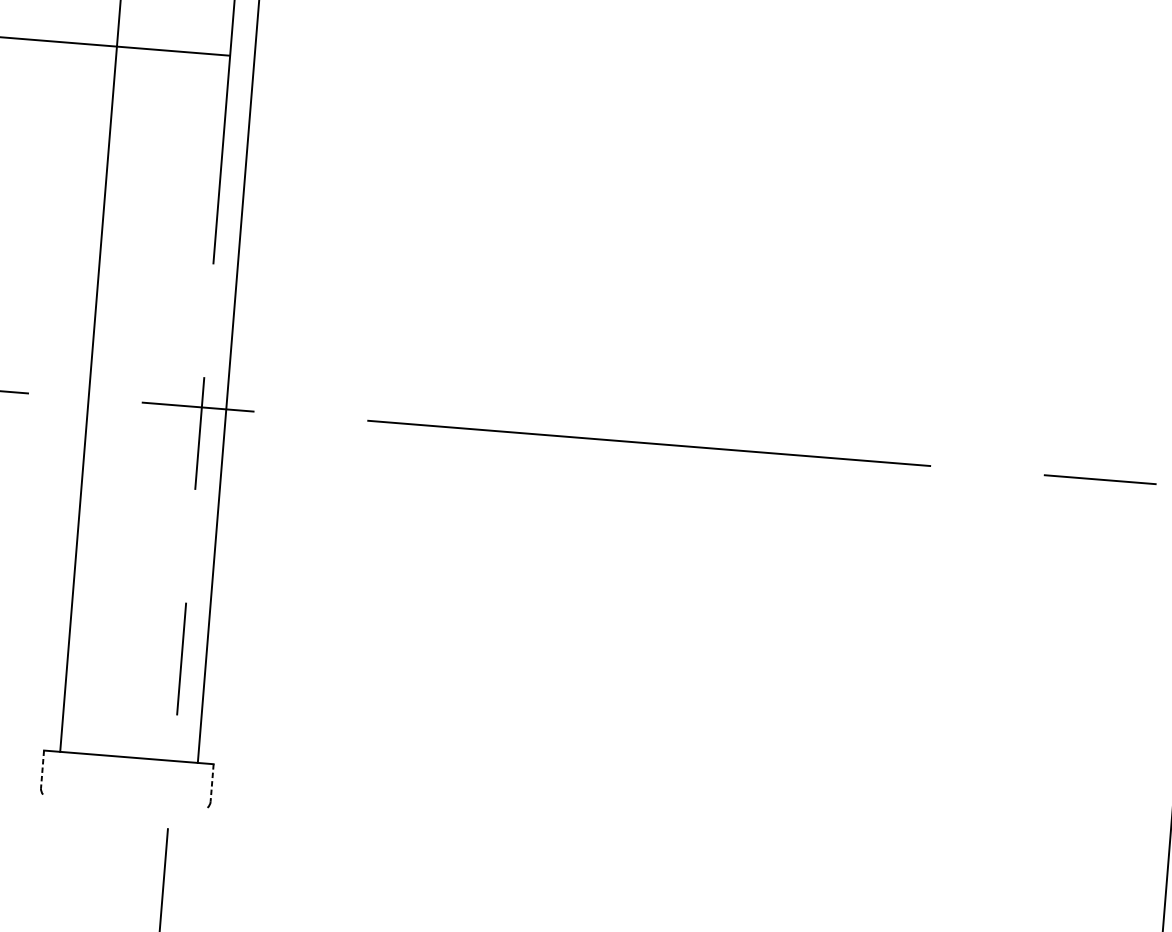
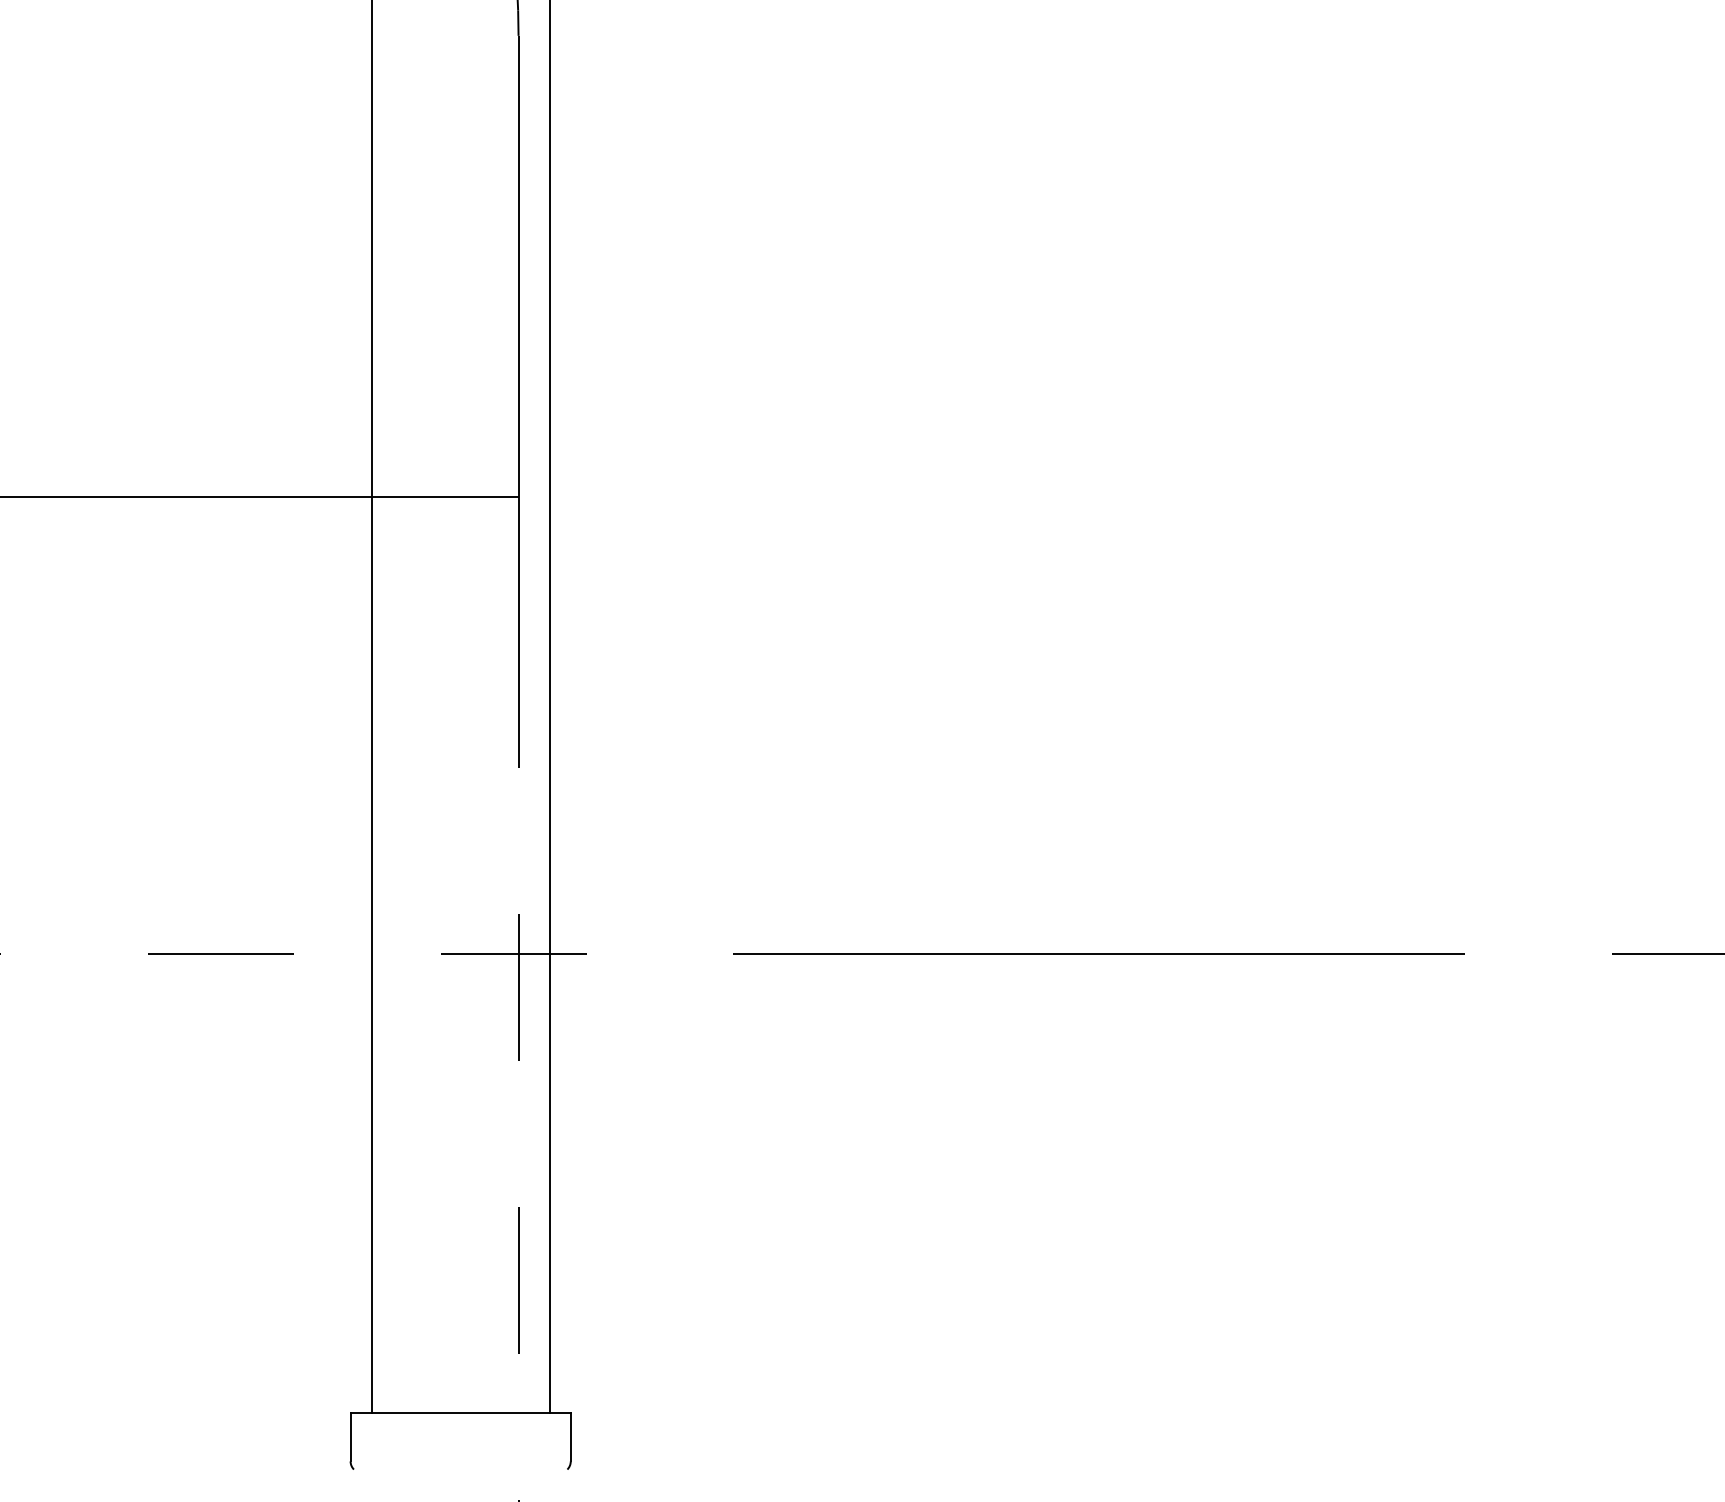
line: (42, 769) -> (350, 1437), dashed -> solid
line: (211, 783) -> (570, 1437), dashed -> solid

